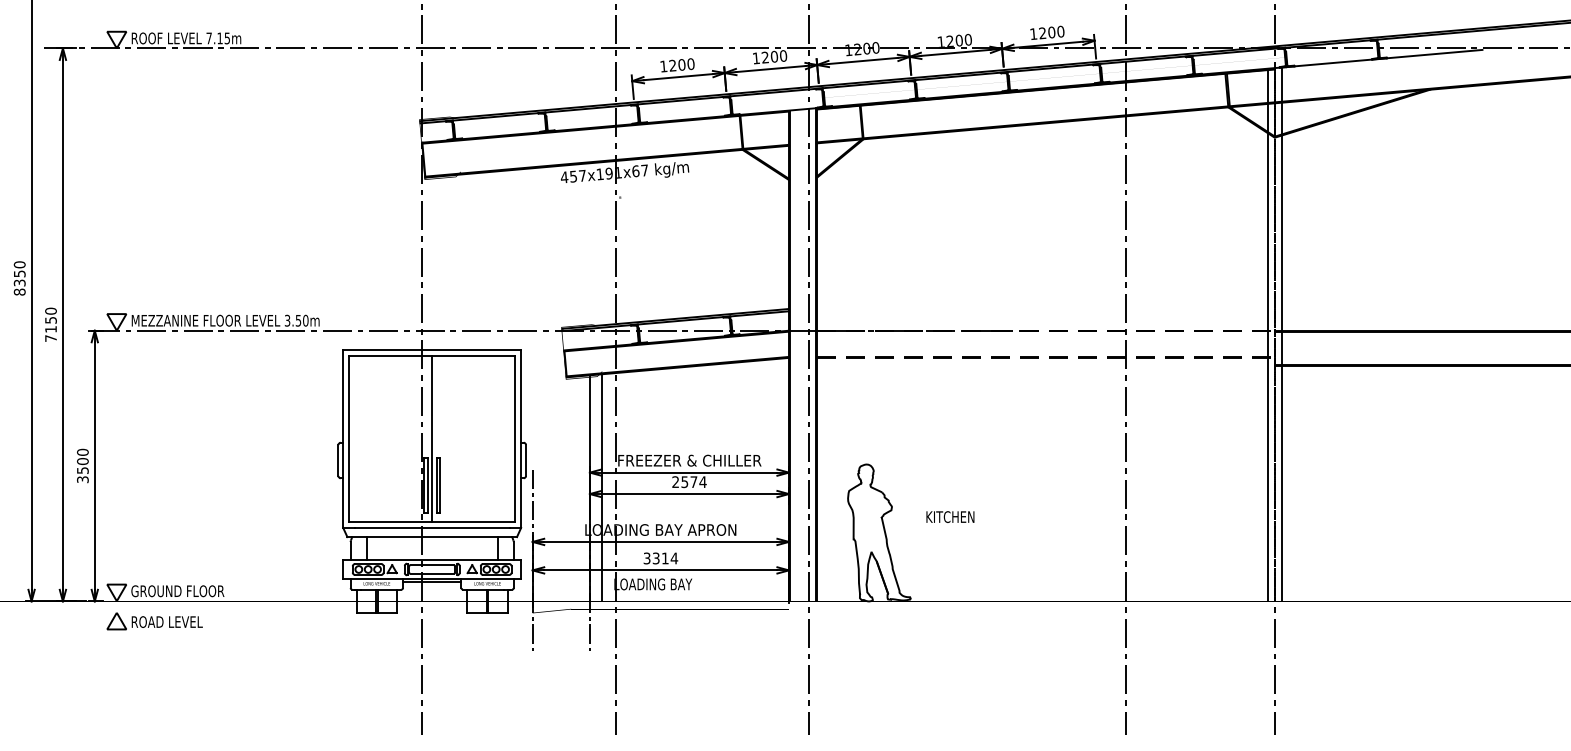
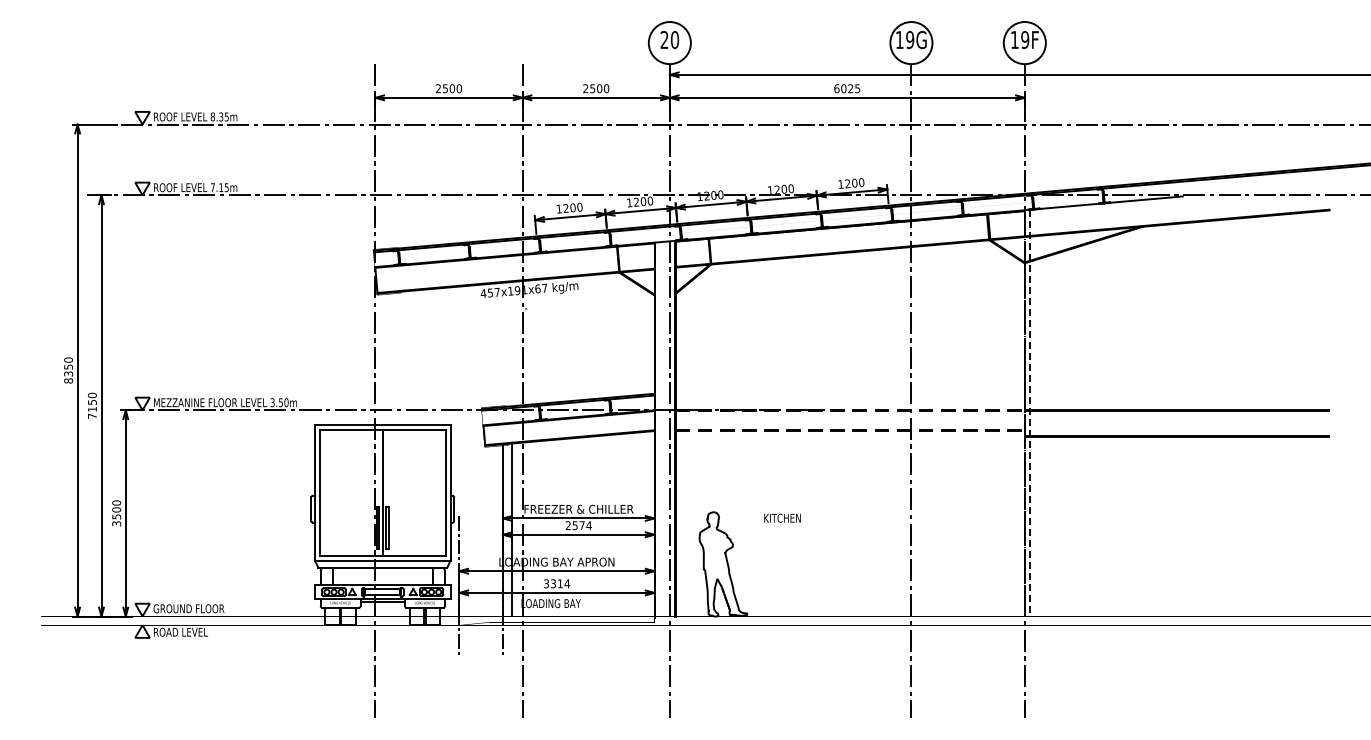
line: (1268, 334) -> (1019, 413), removed
line: (1282, 334) -> (1030, 413), solid -> dashed
text: (950, 516) -> (782, 517), moved

